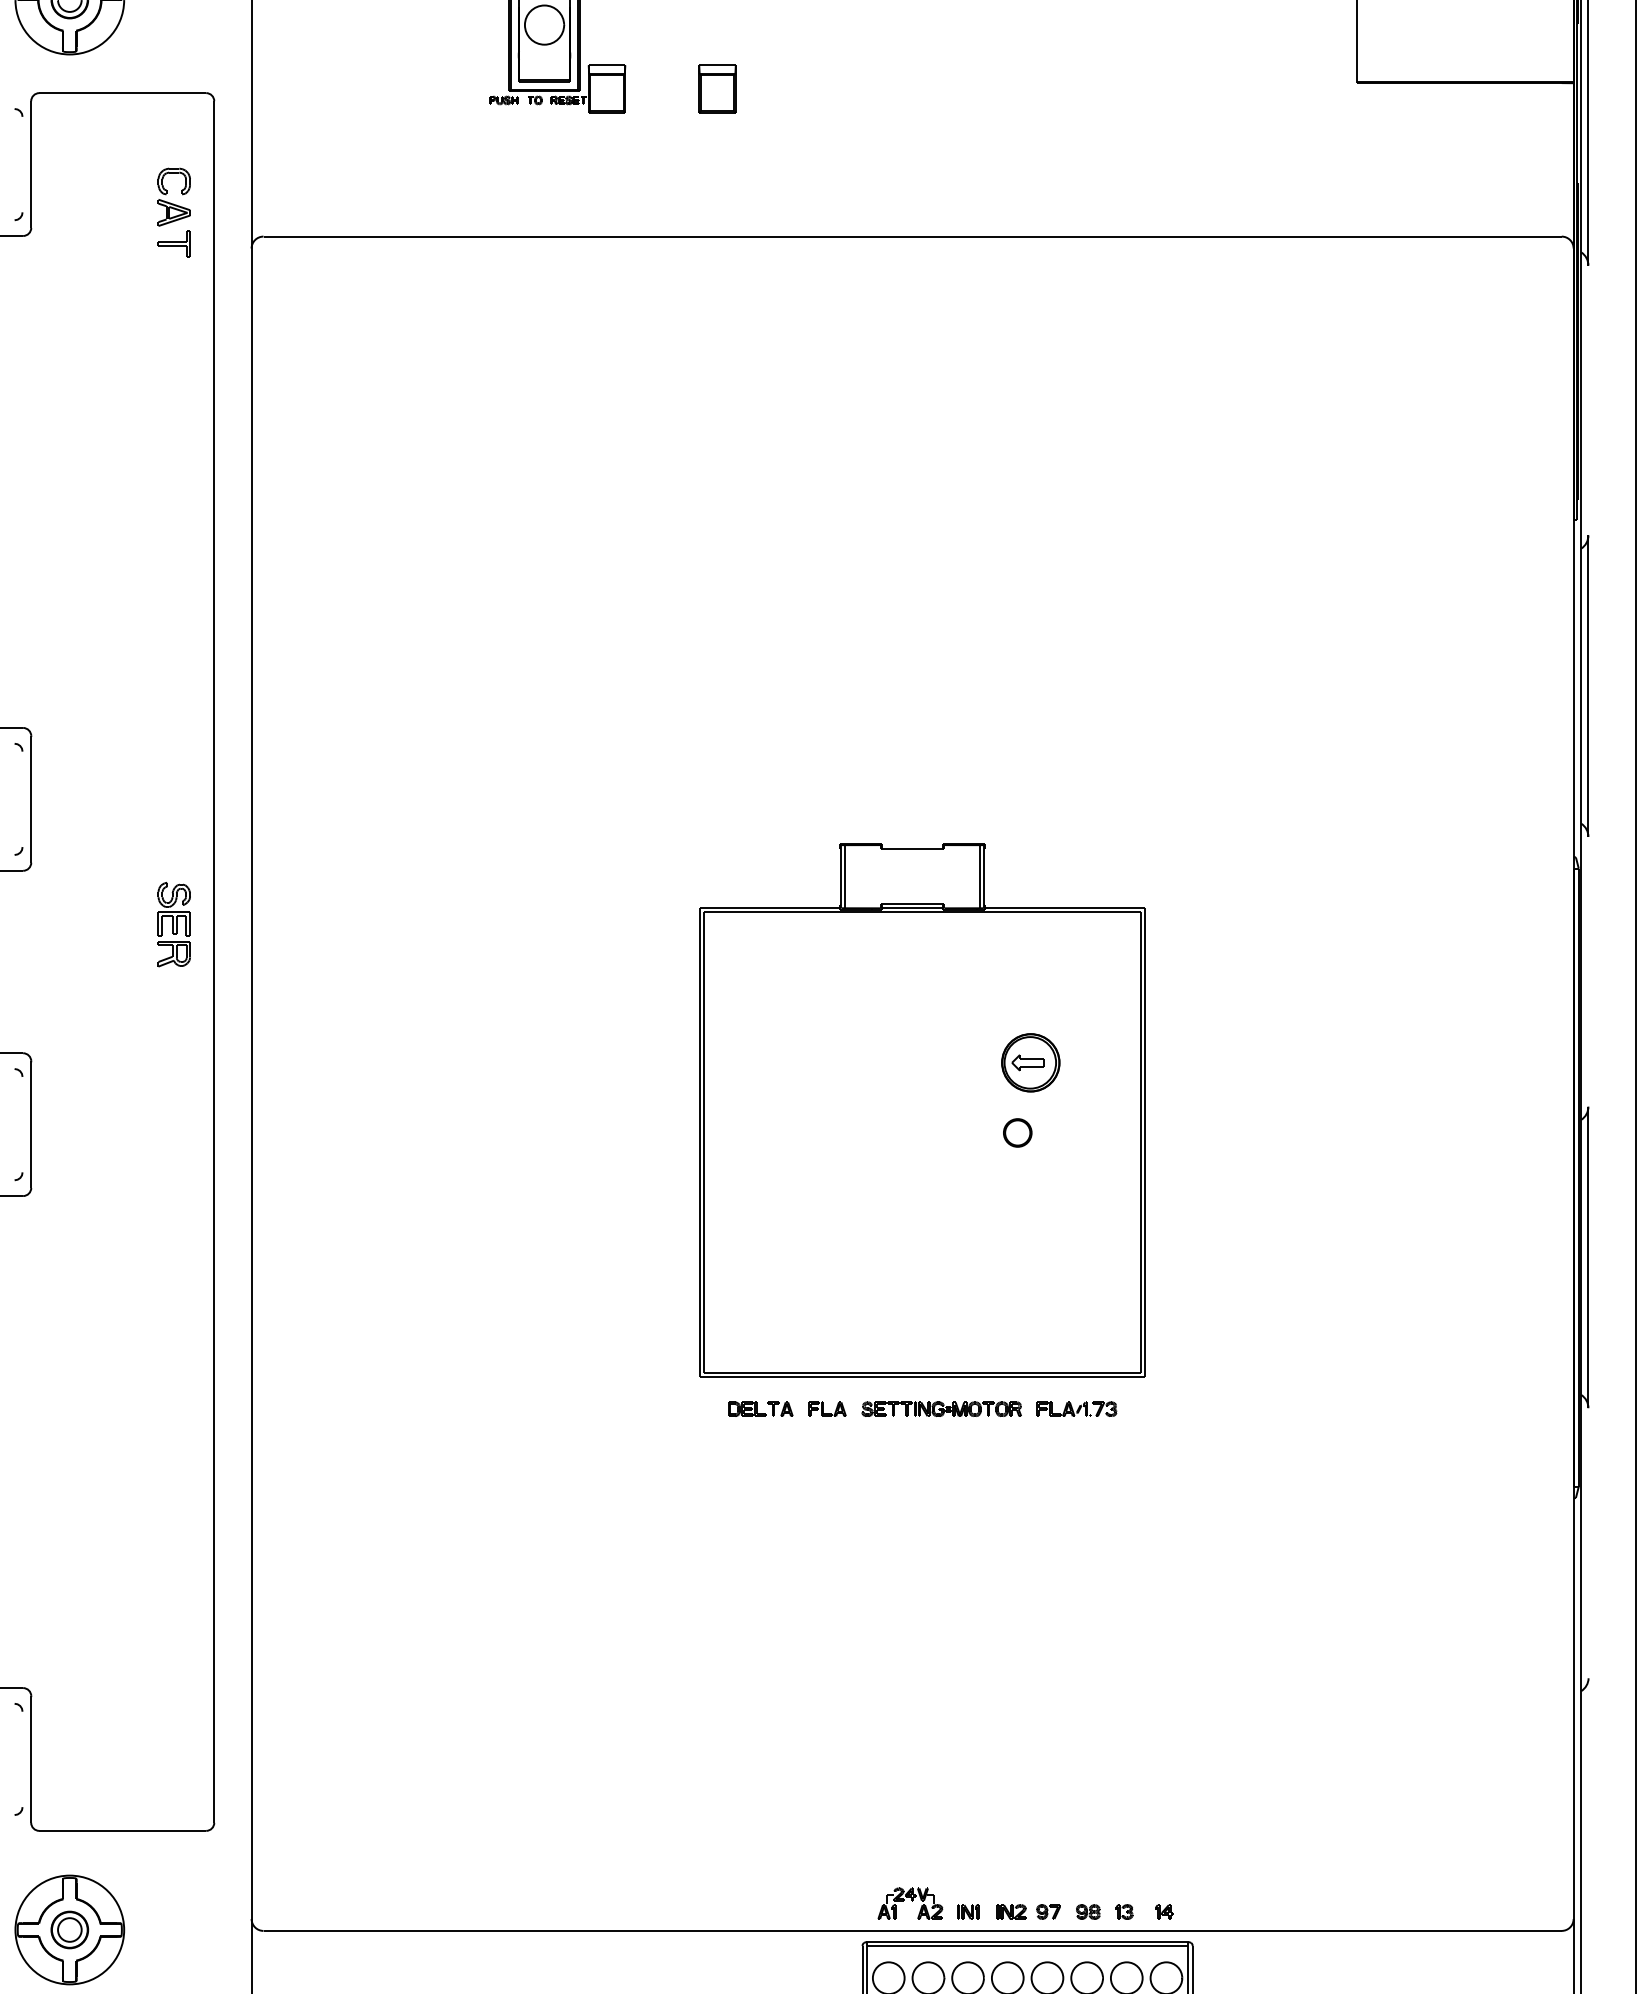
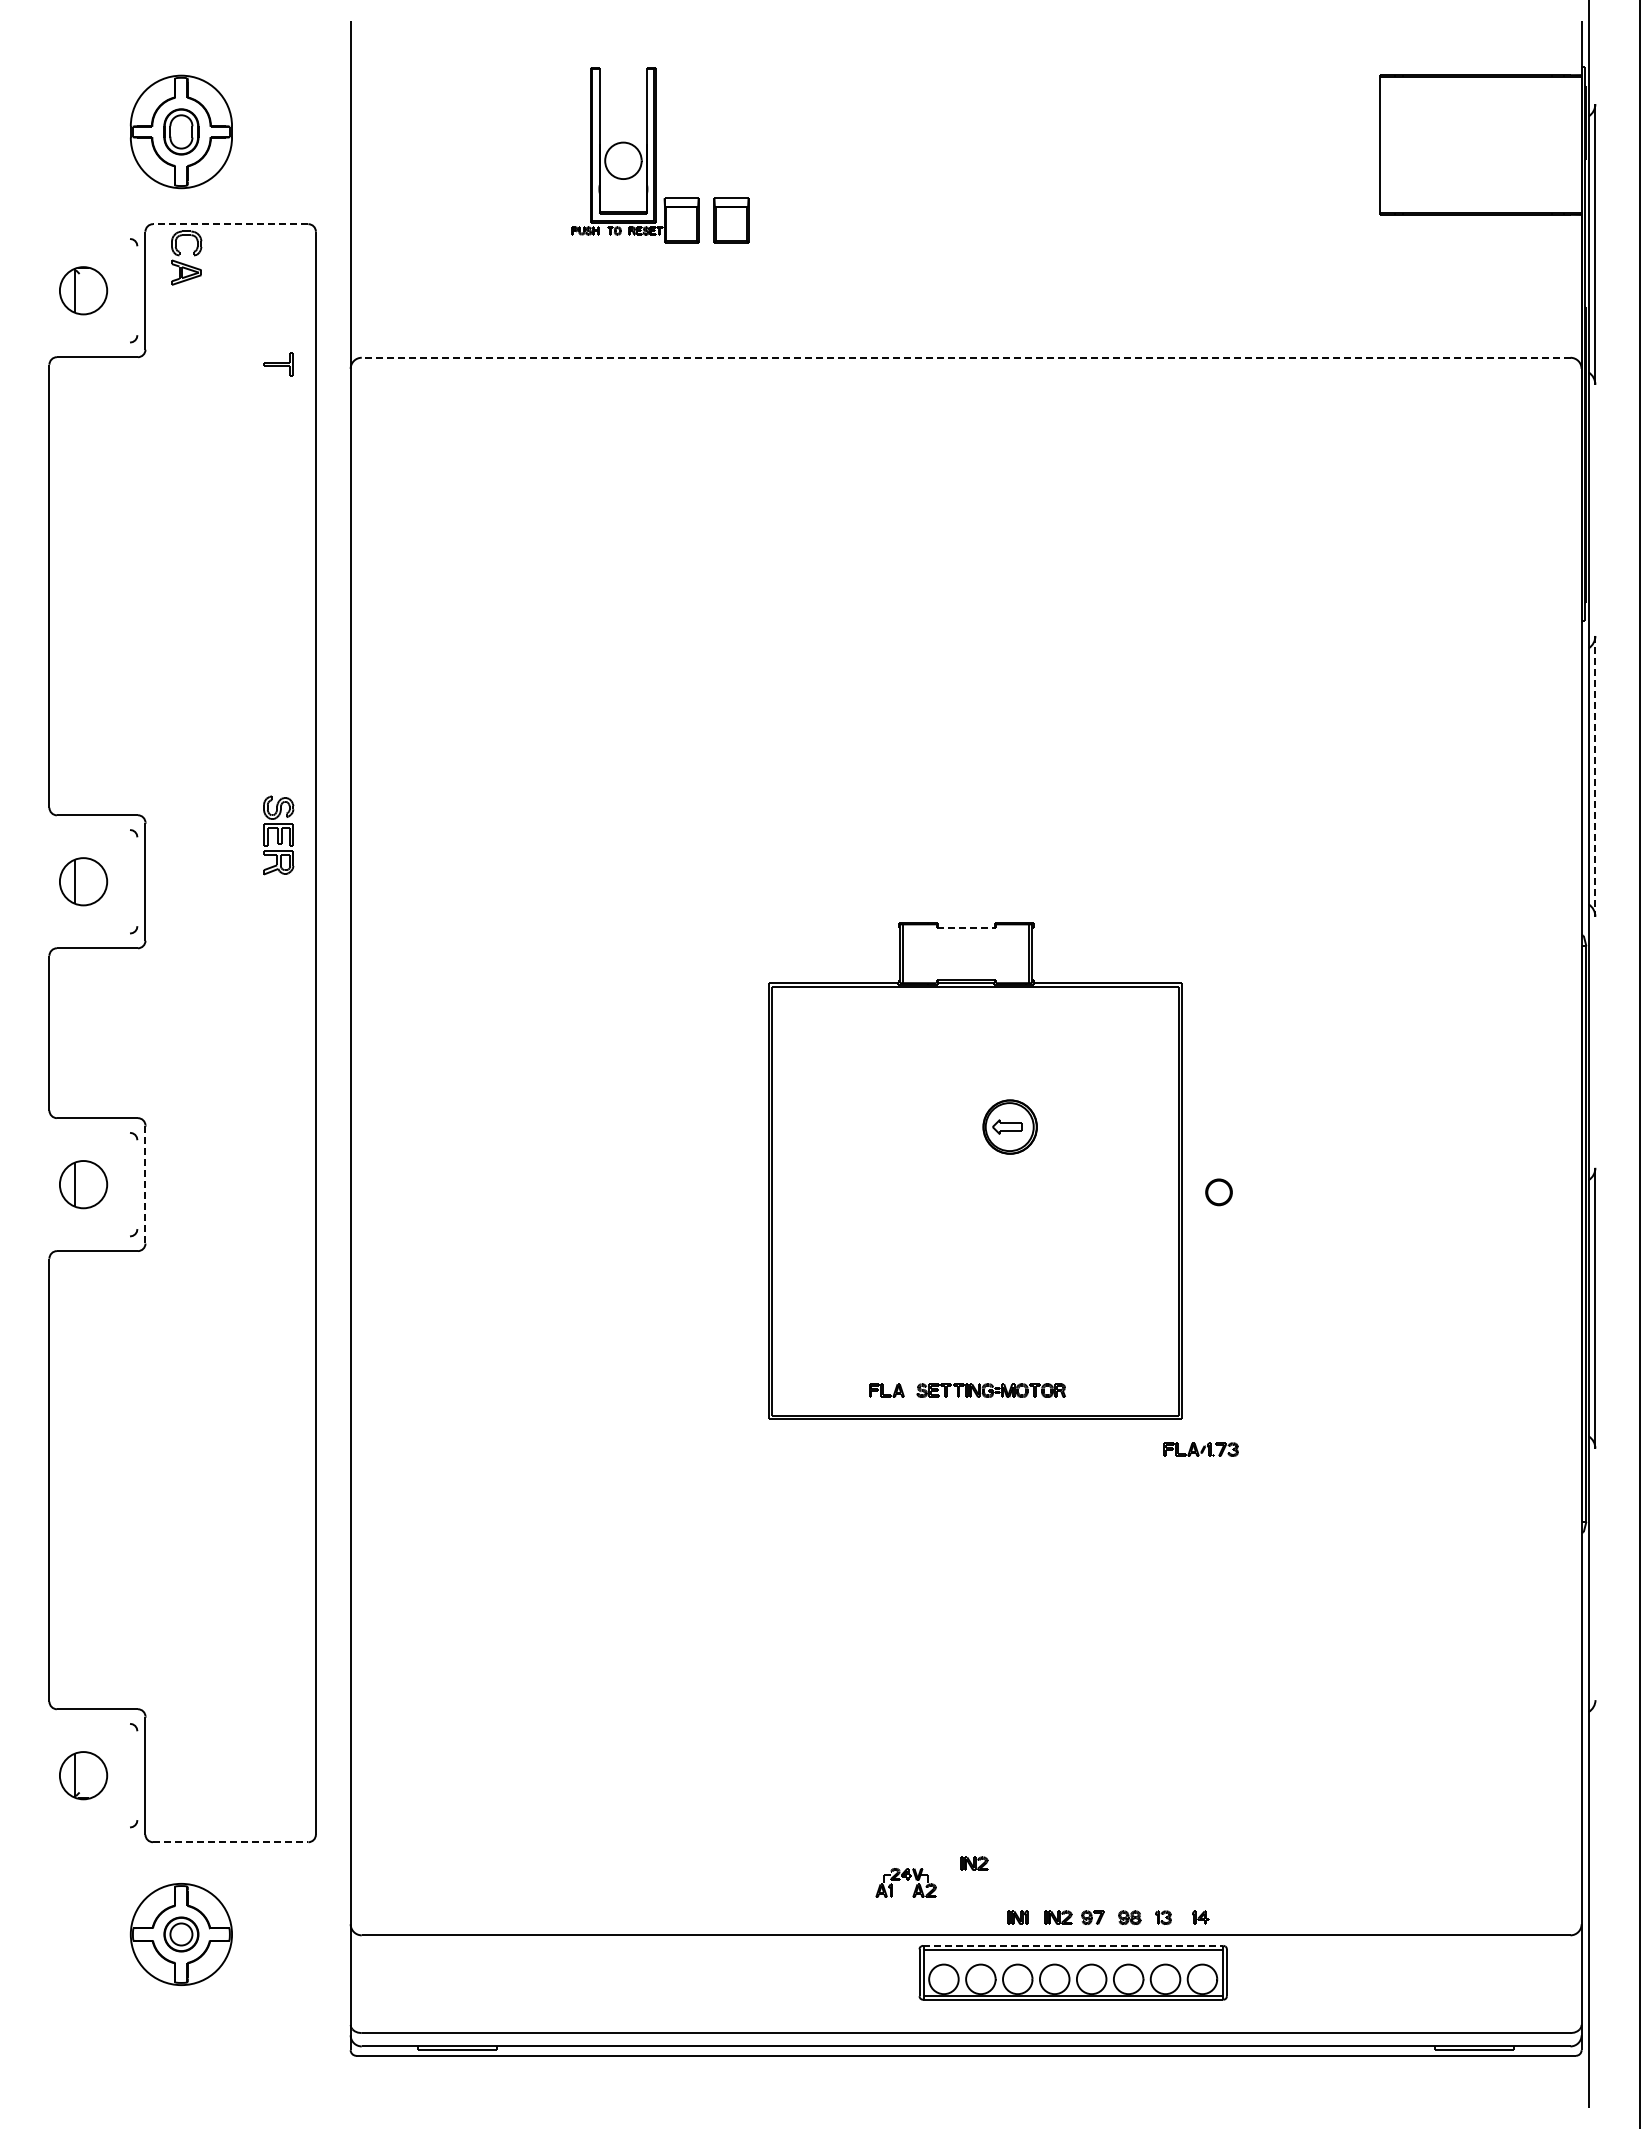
part: (717, 89) -> (731, 220), moved
line: (122, 93) -> (230, 224), solid -> dashed
part: (173, 203) -> (185, 263), moved
line: (911, 236) -> (965, 357), solid -> dashed
line: (1588, 686) -> (1595, 776), solid -> dashed
line: (913, 849) -> (966, 928), solid -> dashed
part: (174, 924) -> (278, 835), moved
part: (1030, 1062) -> (1009, 1126), moved
line: (31, 1124) -> (145, 1184), solid -> dashed
part: (1017, 1133) -> (1218, 1192), moved
part: (760, 1409) -> (824, 1449), removed
part: (827, 1409) -> (886, 1390), moved
part: (940, 1409) -> (990, 1390), moved
part: (1076, 1409) -> (1200, 1449), moved
line: (122, 1831) -> (230, 1842), solid -> dashed
part: (921, 1853) -> (974, 1863), added
part: (909, 1903) -> (905, 1882), moved
line: (1027, 1941) -> (1073, 1945), solid -> dashed

